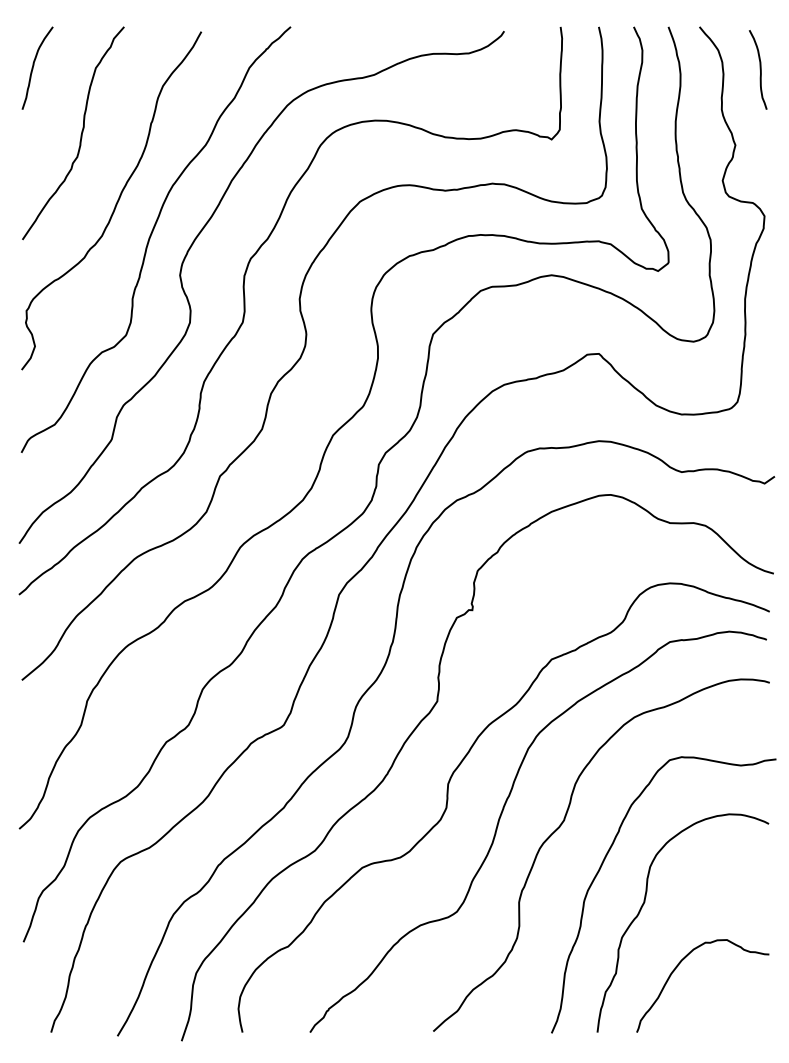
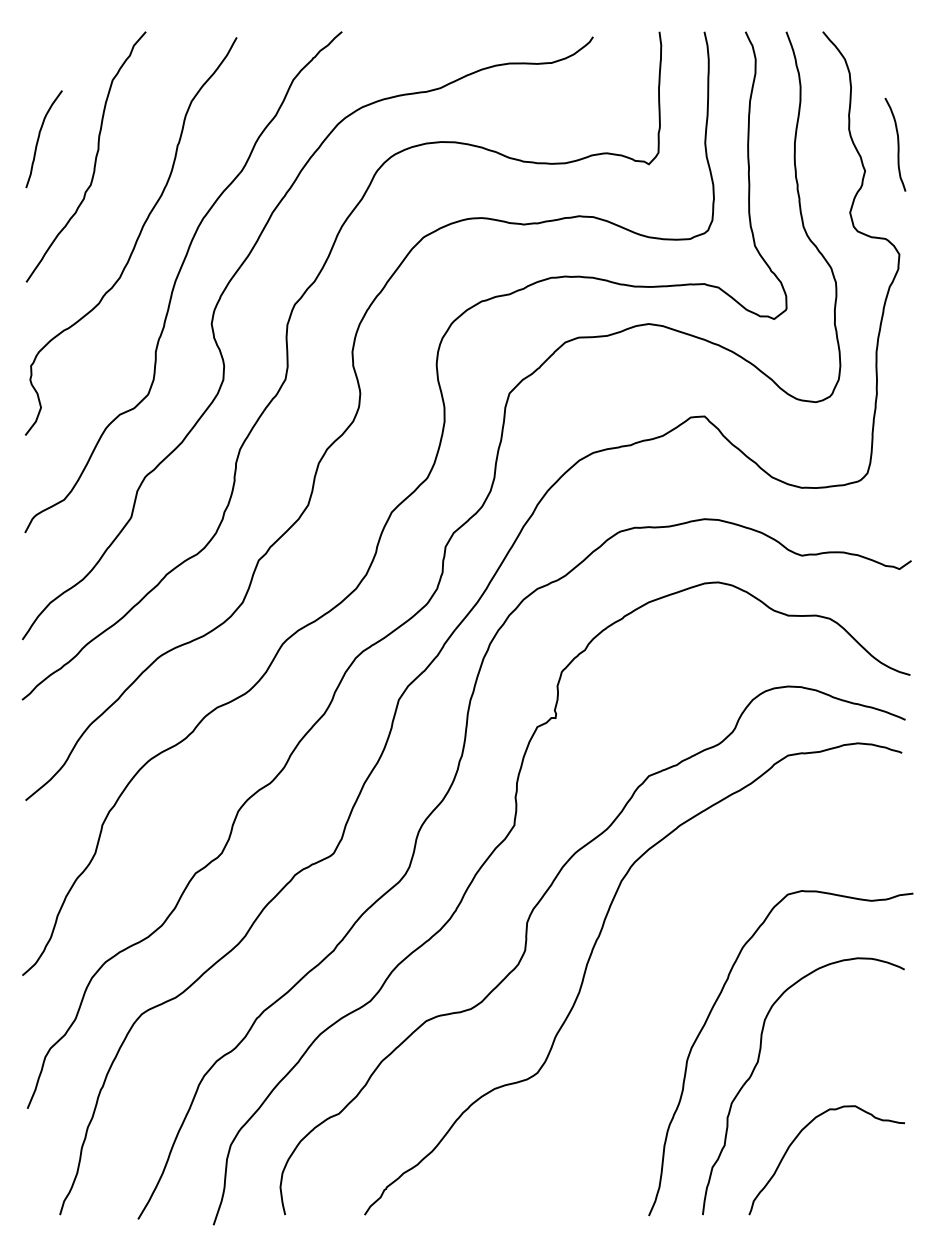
curve: (34, 65) -> (40, 136), moved
curve: (759, 69) -> (896, 144), moved
curve: (560, 827) -> (659, 973), removed

